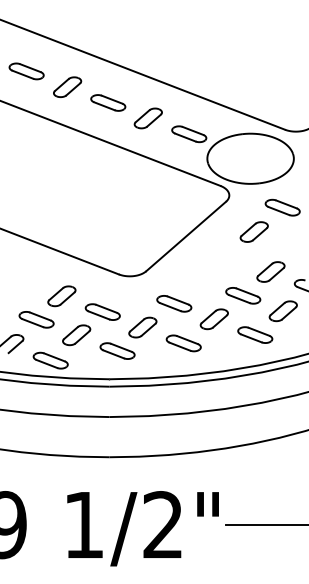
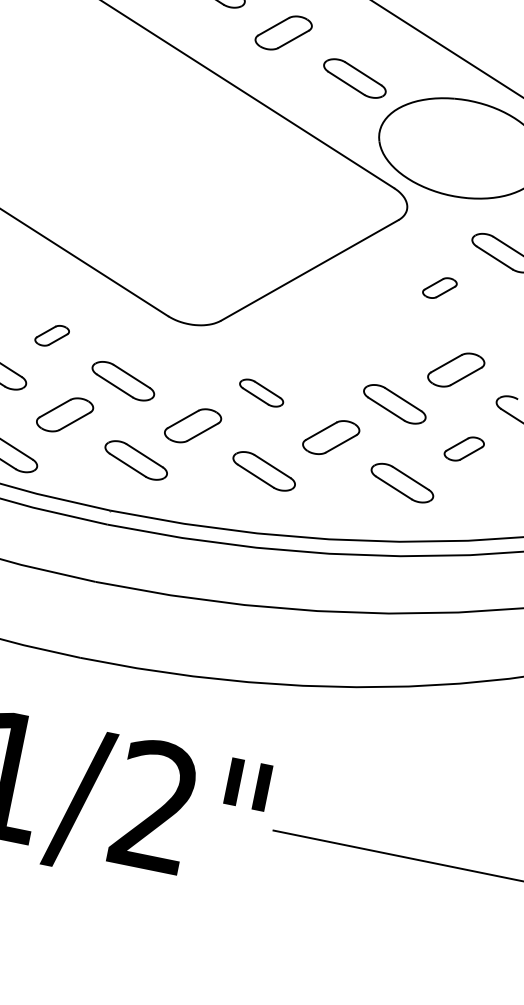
part: (253, 231) -> (438, 286), size x0.6
part: (61, 296) -> (51, 335), size x0.6
part: (174, 303) -> (262, 392), size x0.7
part: (282, 311) -> (462, 449), size x0.7

